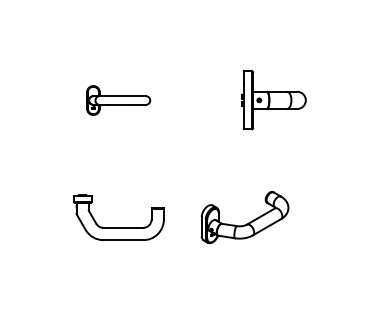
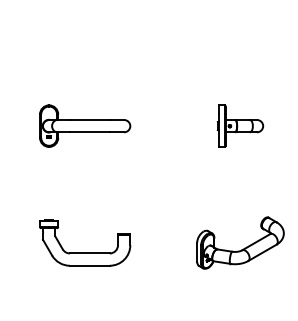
part: (118, 100) -> (84, 126), size x1.43
part: (273, 100) -> (239, 126), size x0.71
part: (246, 223) -> (241, 249), moved

